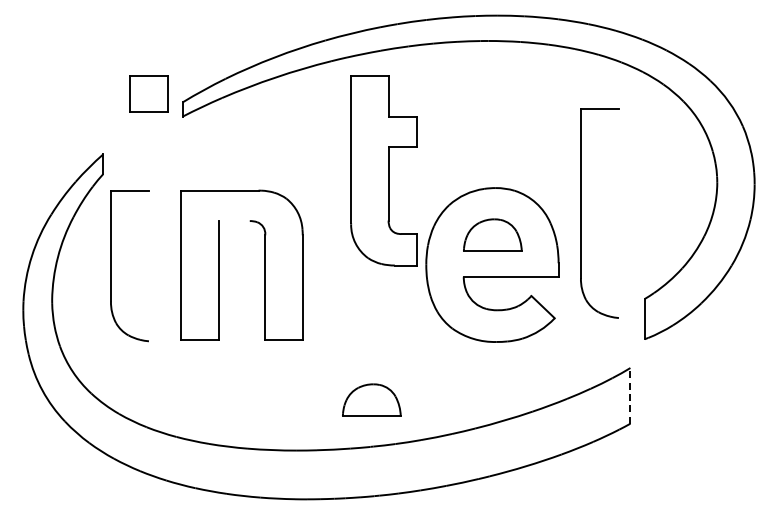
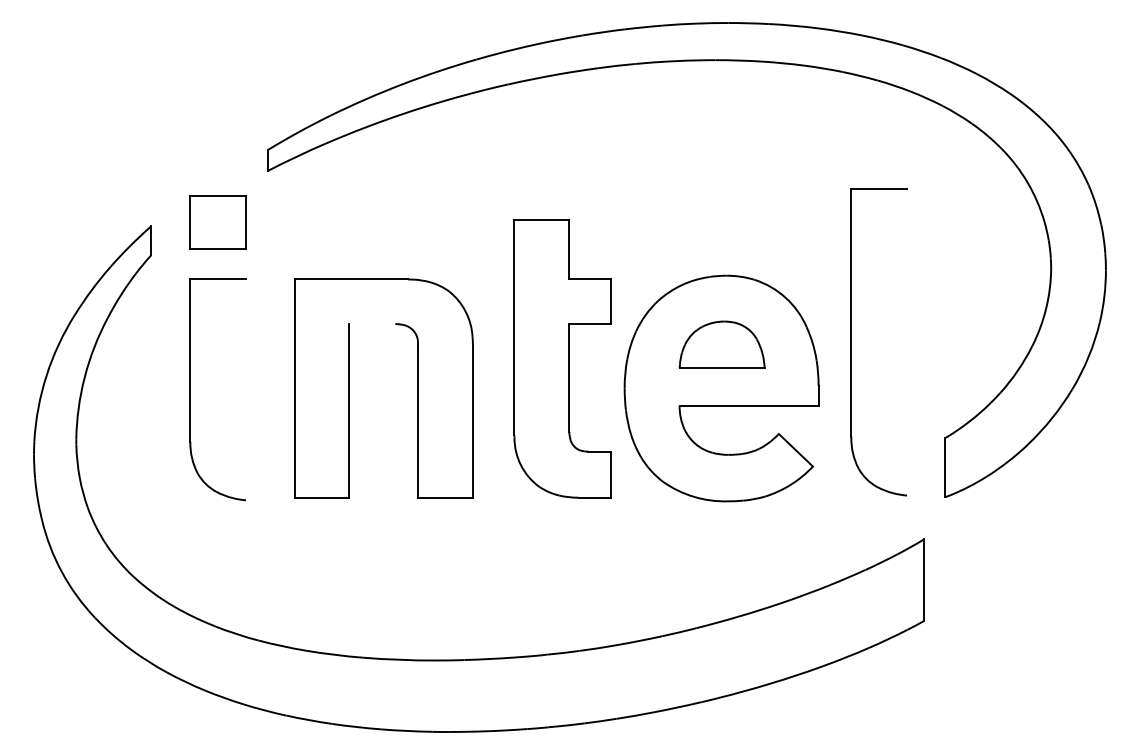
part: (148, 93) -> (217, 222), moved
part: (383, 170) -> (561, 358), moved
part: (581, 213) -> (852, 342), moved
part: (219, 264) -> (350, 387), moved
part: (111, 266) -> (191, 390), moved
line: (630, 395) -> (923, 579), dashed -> solid
part: (371, 399) -> (544, 585), removed

